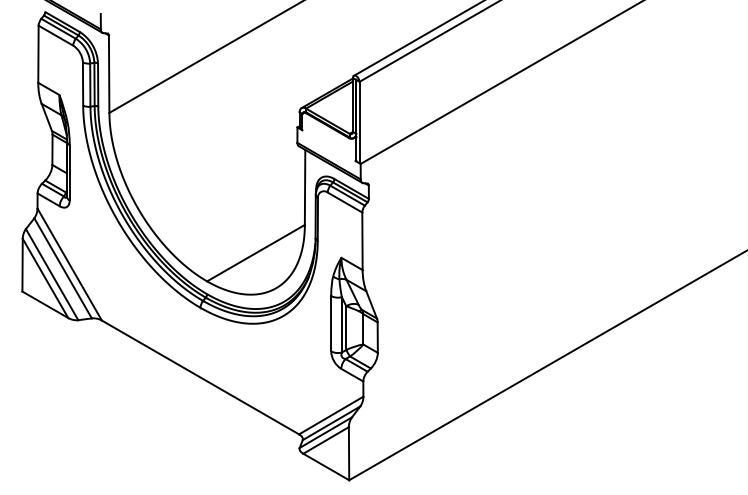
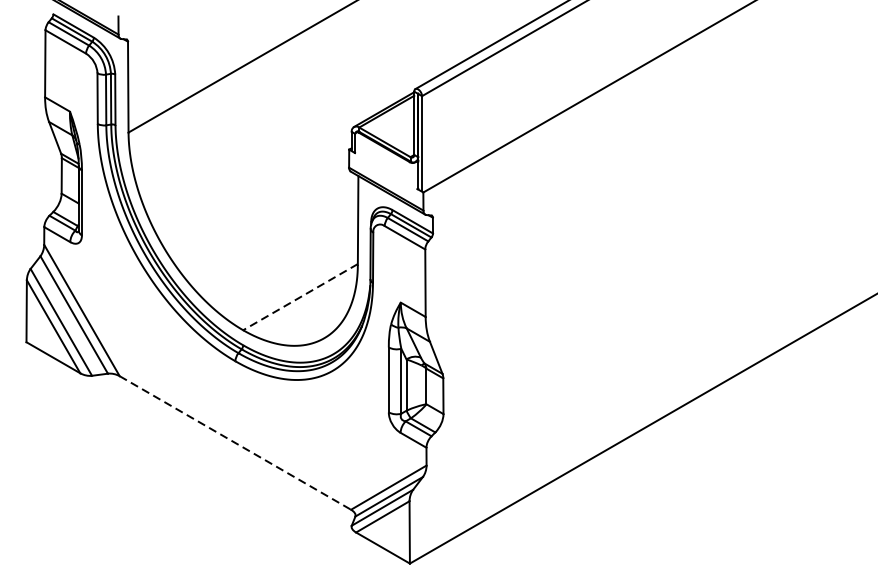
line: (255, 253) -> (299, 297), solid -> dashed
line: (200, 377) -> (235, 443), solid -> dashed

